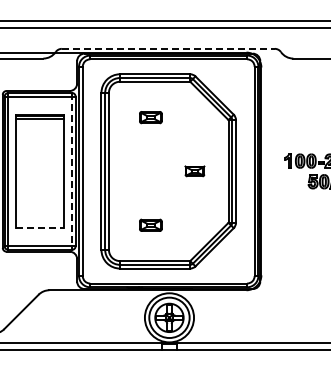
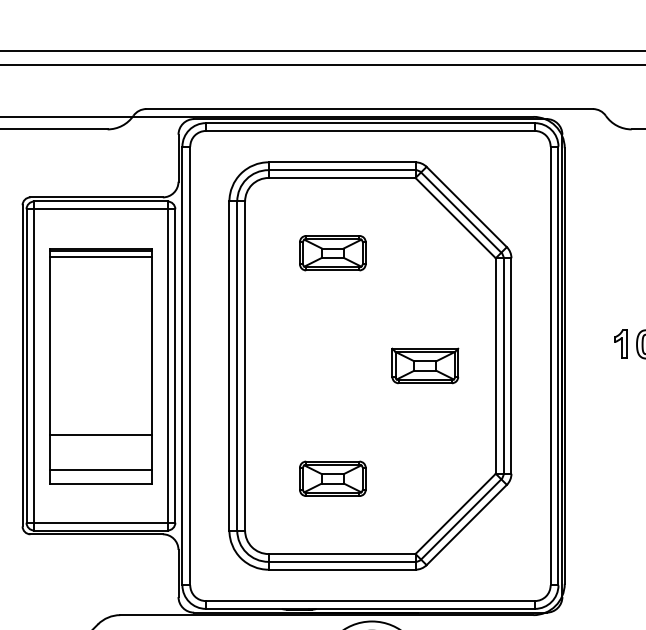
line: (168, 48) -> (369, 108), dashed -> solid
part: (150, 117) -> (332, 252), size x1.43
line: (71, 171) -> (166, 366), dashed -> solid
part: (194, 171) -> (424, 366), size x1.67
line: (39, 204) -> (99, 435), added
line: (39, 220) -> (99, 468), added
part: (150, 225) -> (332, 479), size x1.43
line: (40, 227) -> (101, 483), dashed -> solid

